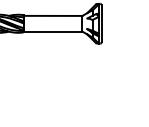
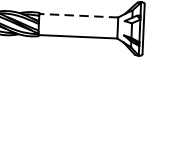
line: (52, 15) -> (78, 15), solid -> dashed

